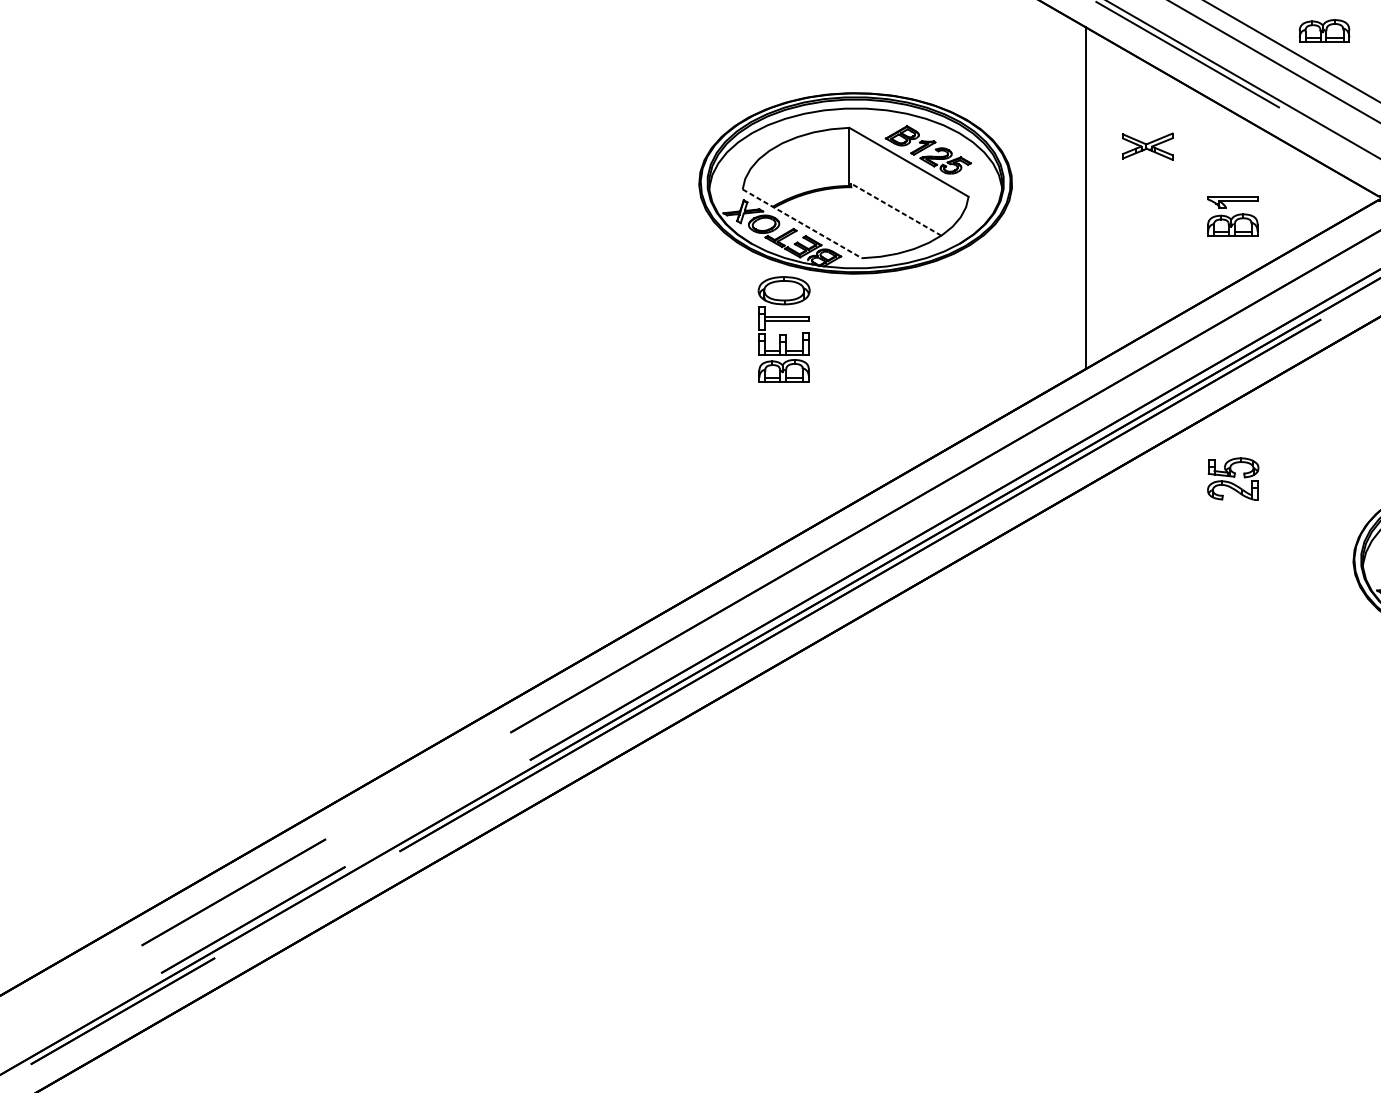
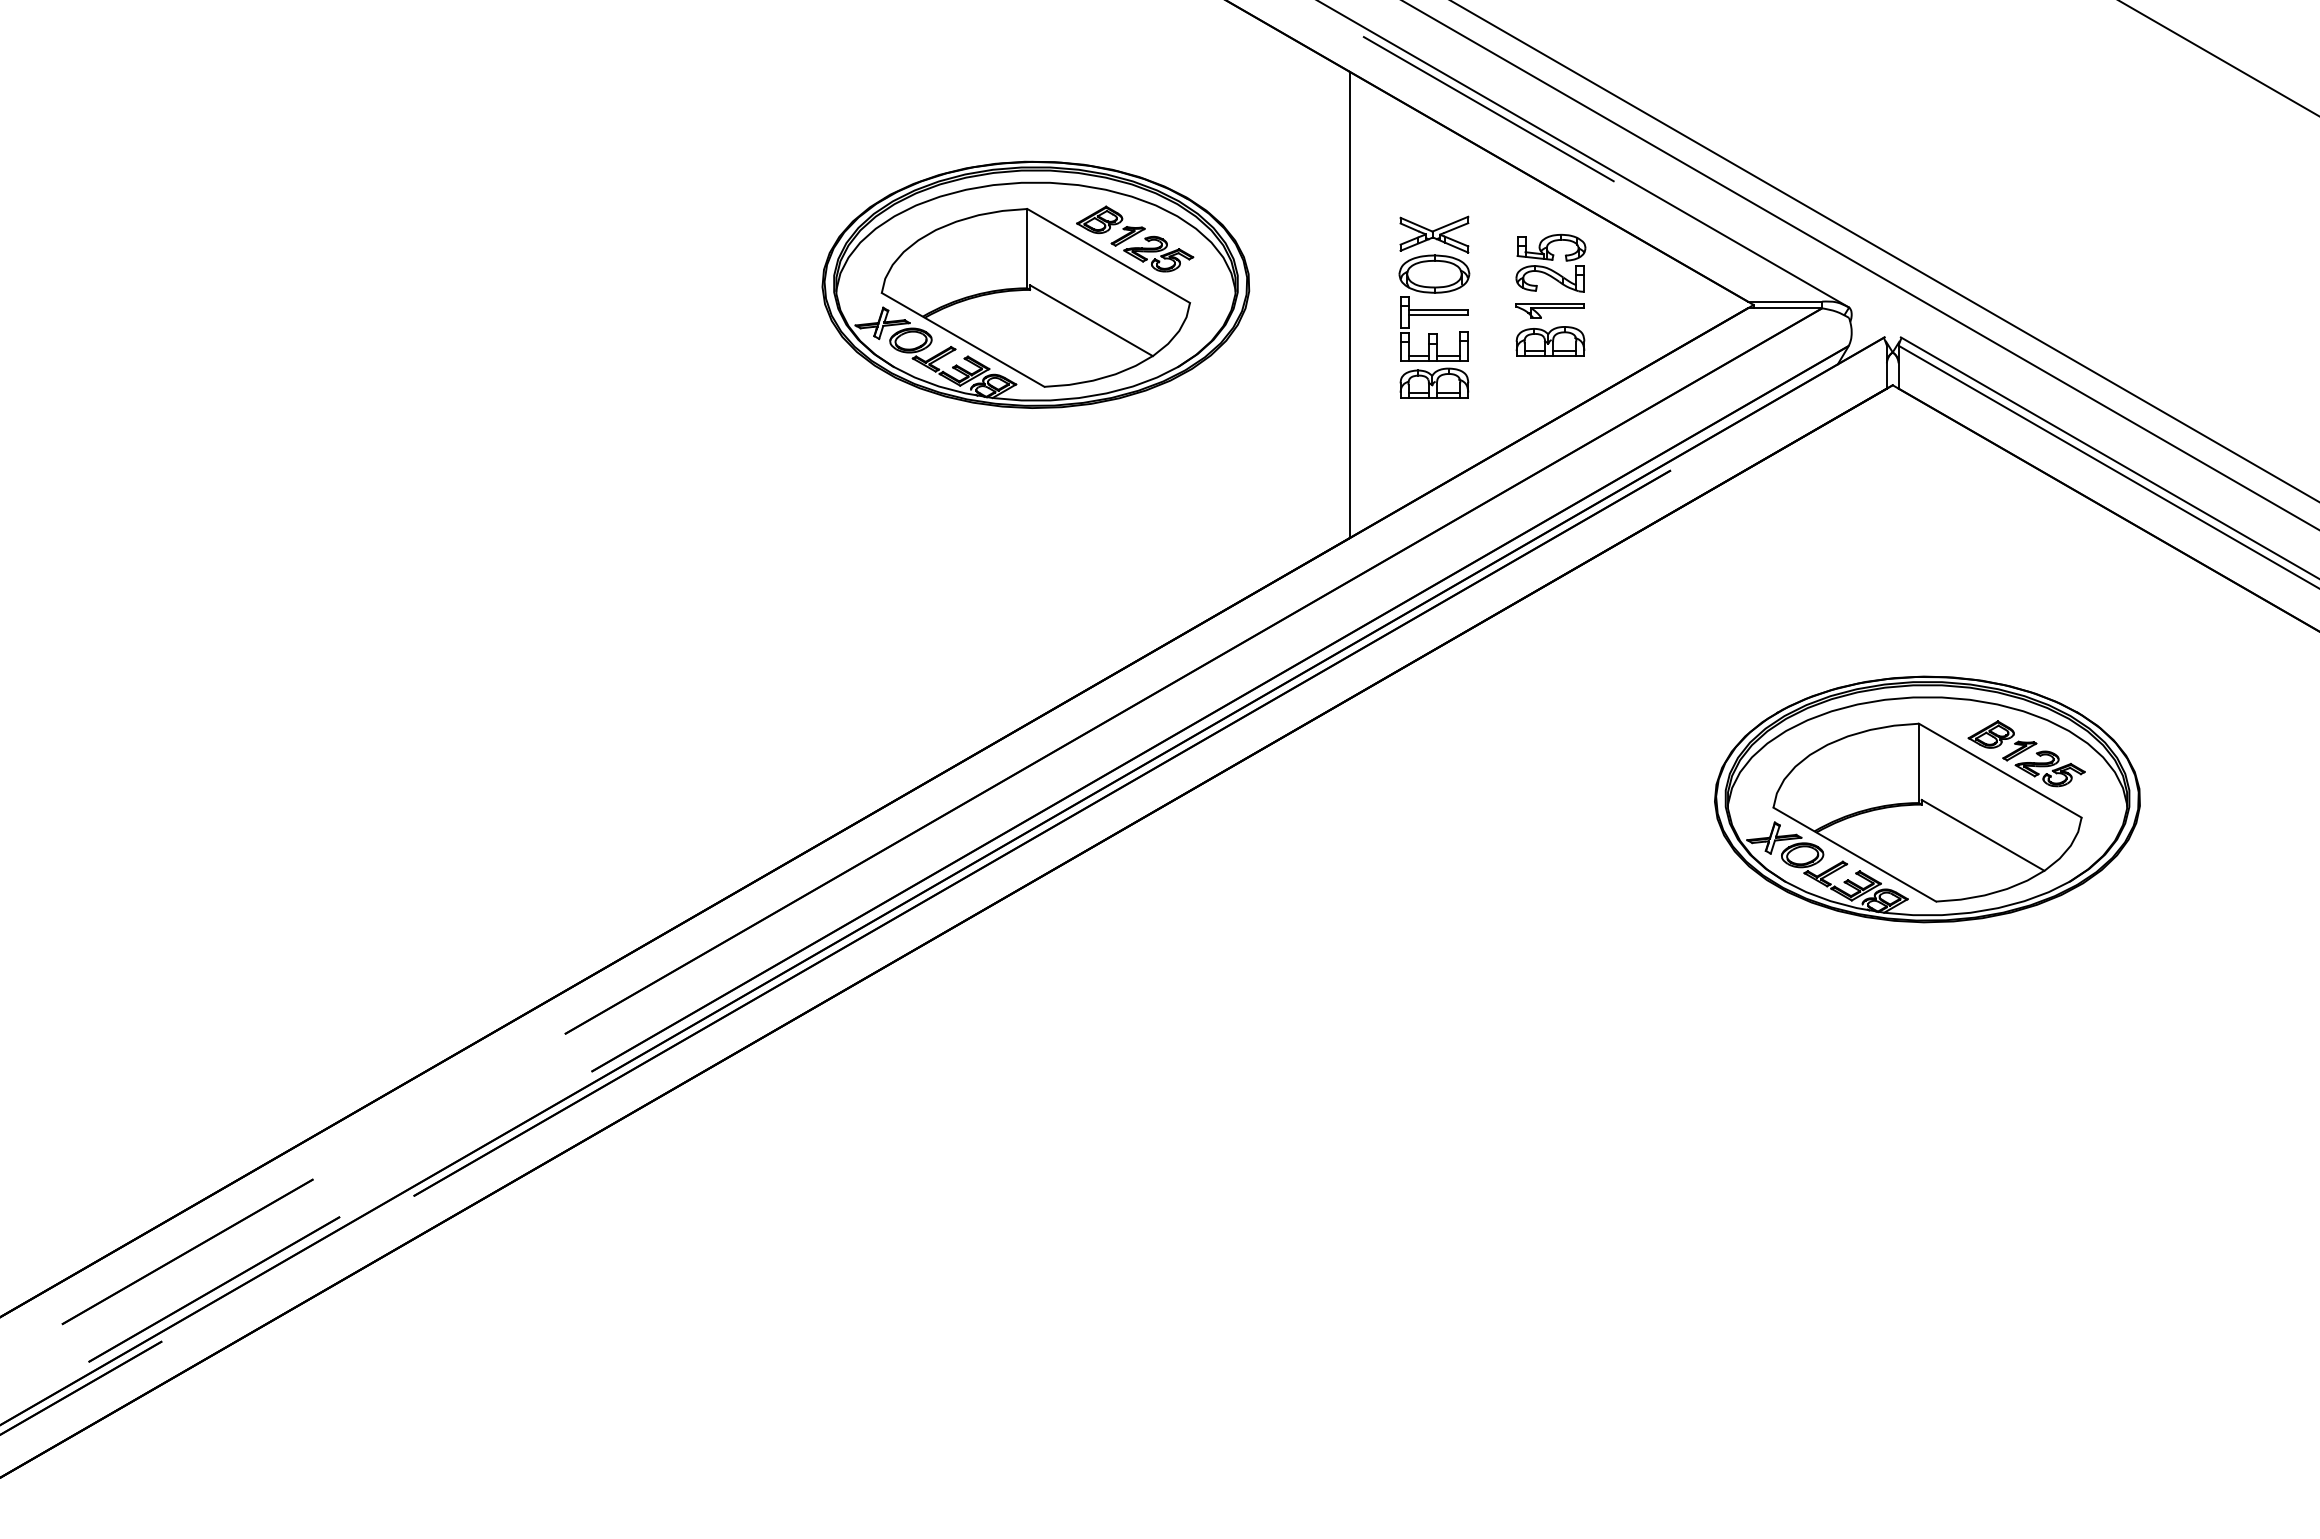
part: (1324, 30) -> (1675, 76), removed
line: (896, 209) -> (1091, 320), dashed -> solid
line: (802, 223) -> (963, 339), dashed -> solid
part: (784, 334) -> (1434, 333), moved
part: (1232, 478) -> (1550, 262), moved

